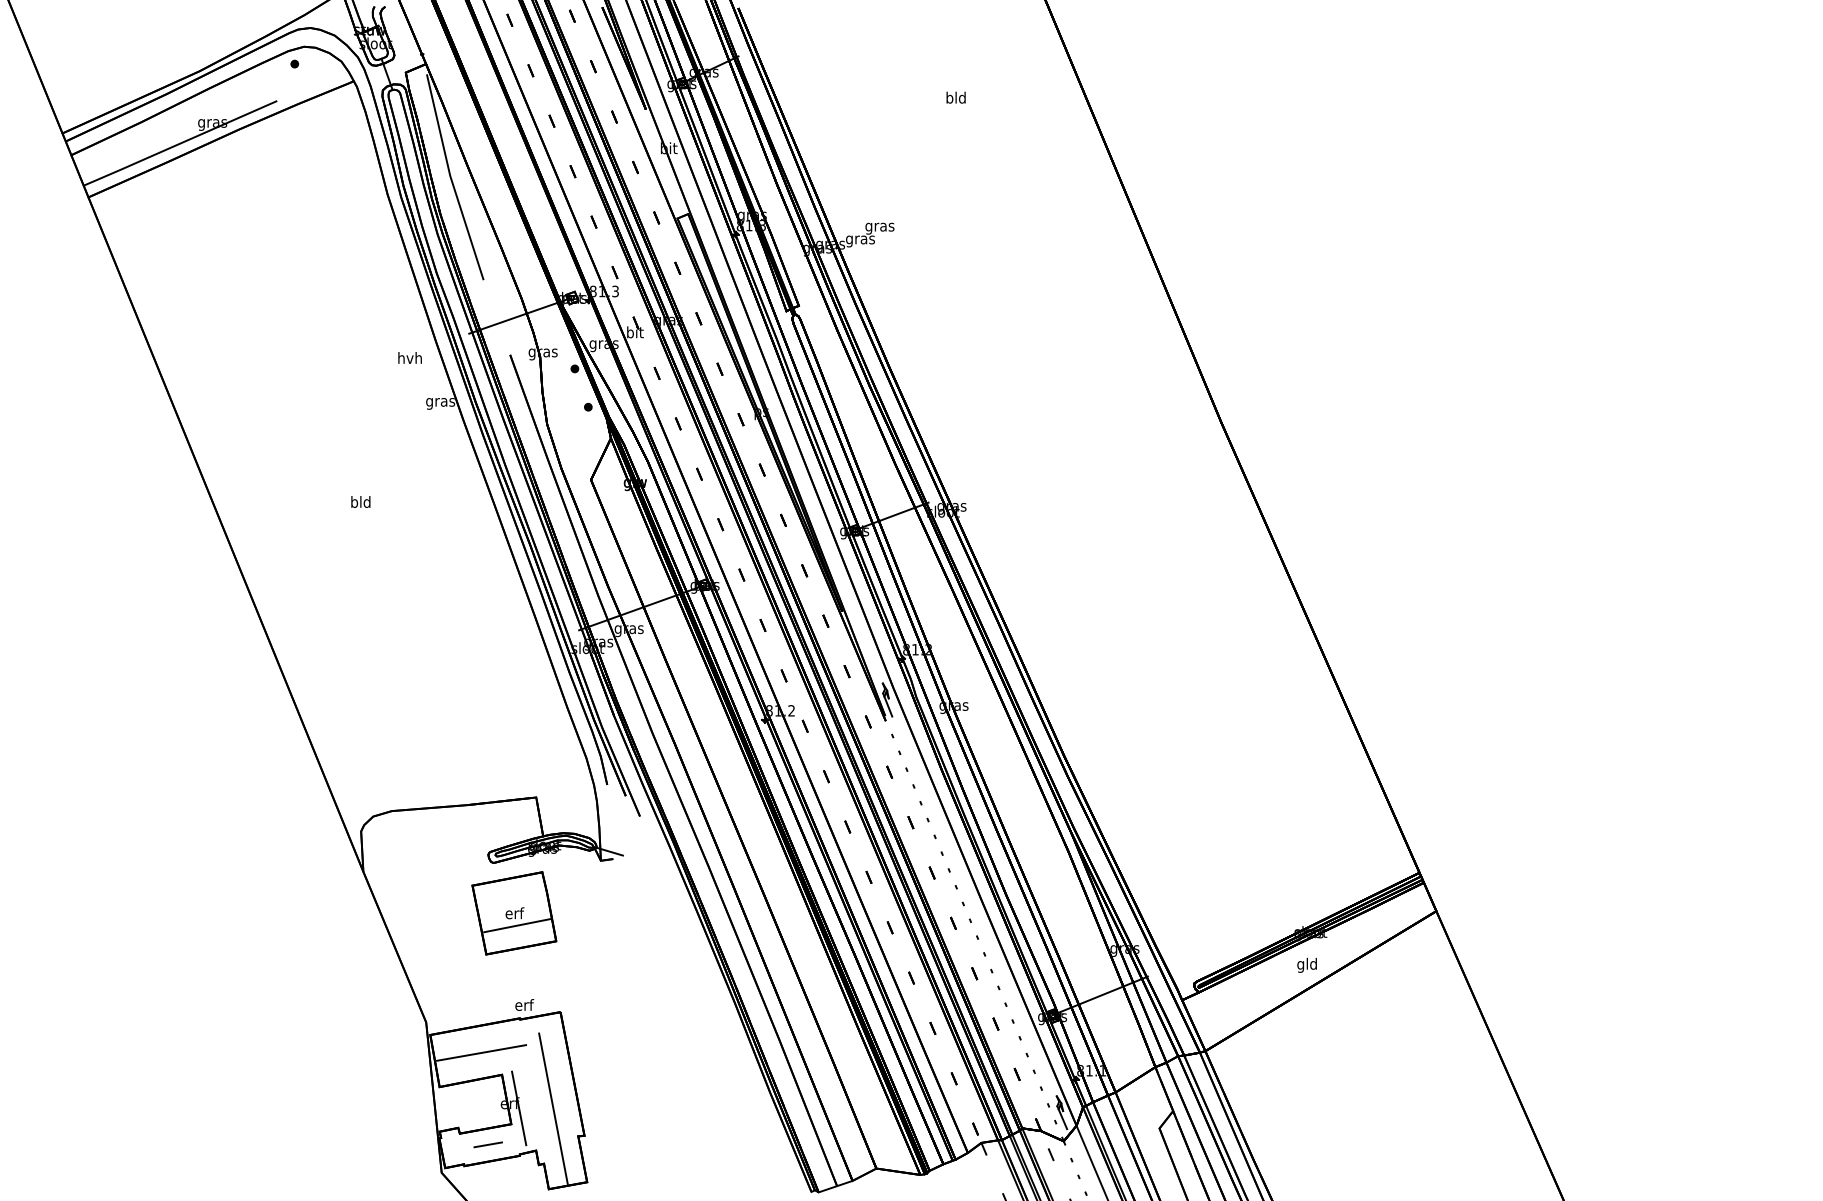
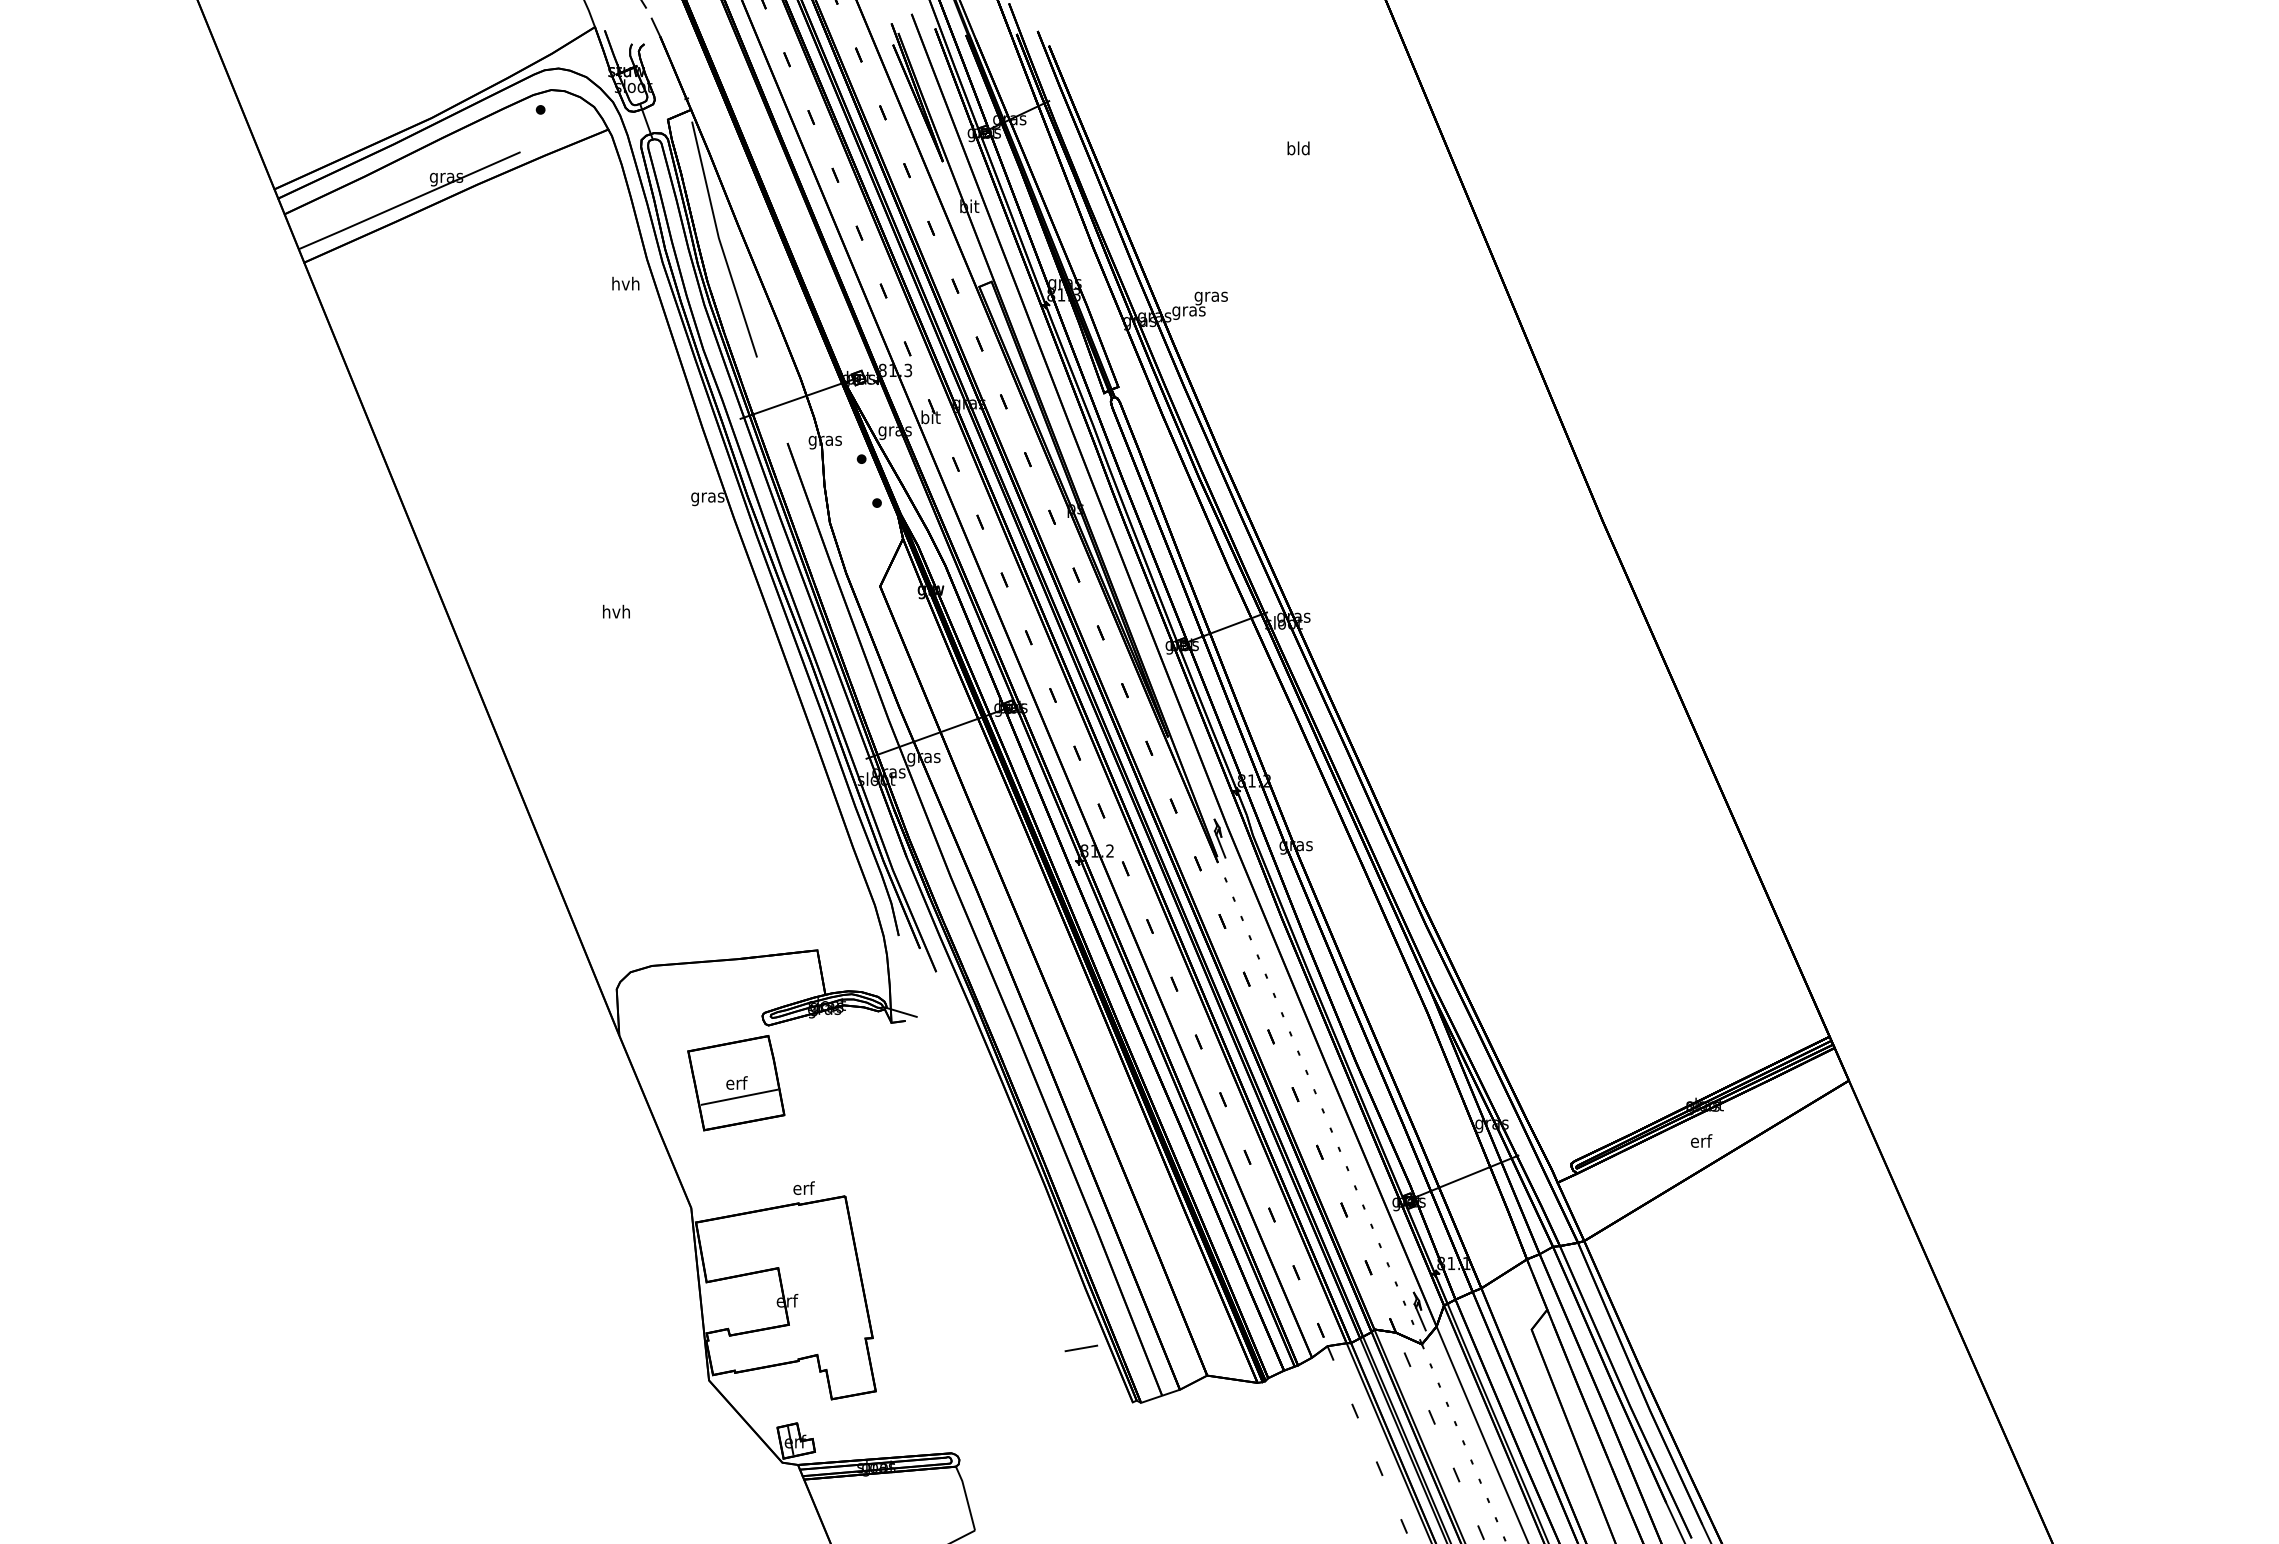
text: (409, 357) -> (625, 283), moved
text: (360, 501) -> (616, 611), bld -> hvh
part: (514, 913) -> (736, 1083), moved
text: (1306, 965) -> (1700, 1142), gld -> erf
line: (481, 1053) -> (754, 1243), removed
line: (518, 1108) -> (797, 1306), removed
line: (552, 1108) -> (836, 1306), removed
line: (488, 1144) -> (1081, 1348), moved

